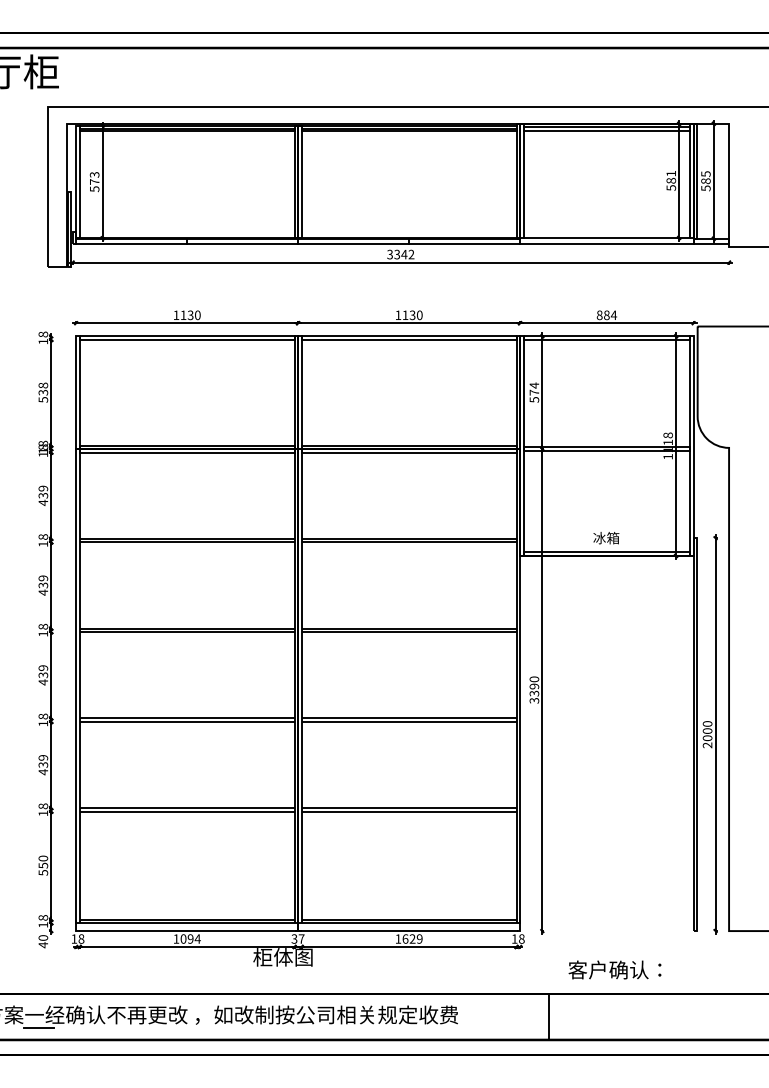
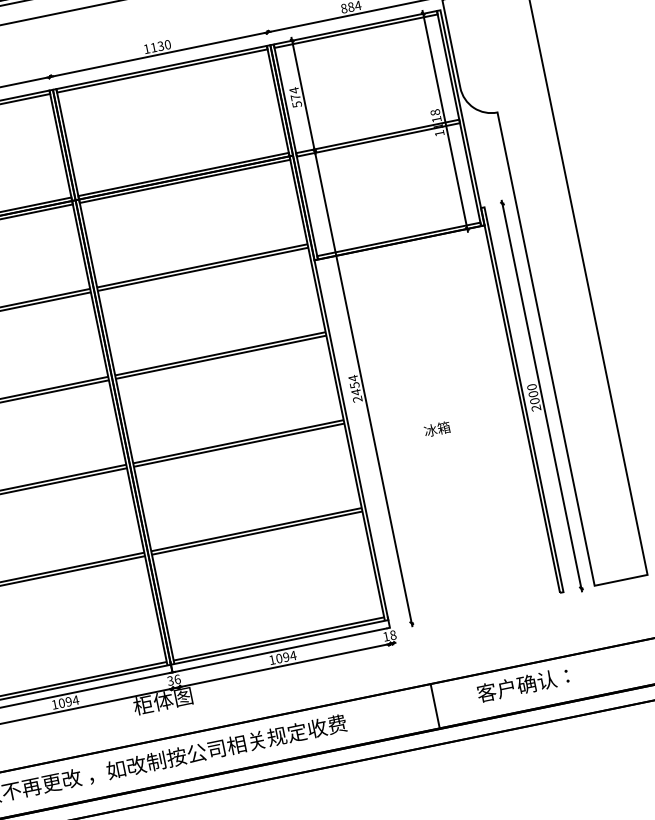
text: (606, 538) -> (437, 429), moved
text: (534, 689) -> (355, 388), 3390 -> 2454
text: (301, 938) -> (177, 679), 37 -> 36
text: (412, 938) -> (286, 656), 1629 -> 1094
text: (614, 969) -> (522, 684), moved

